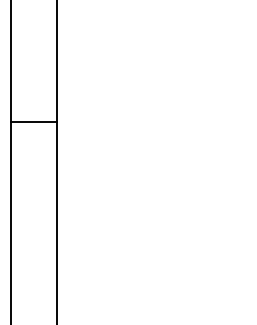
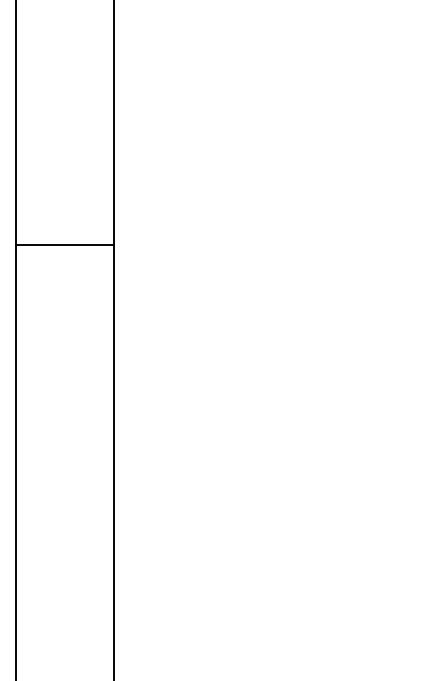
line: (34, 122) -> (65, 244), moved

